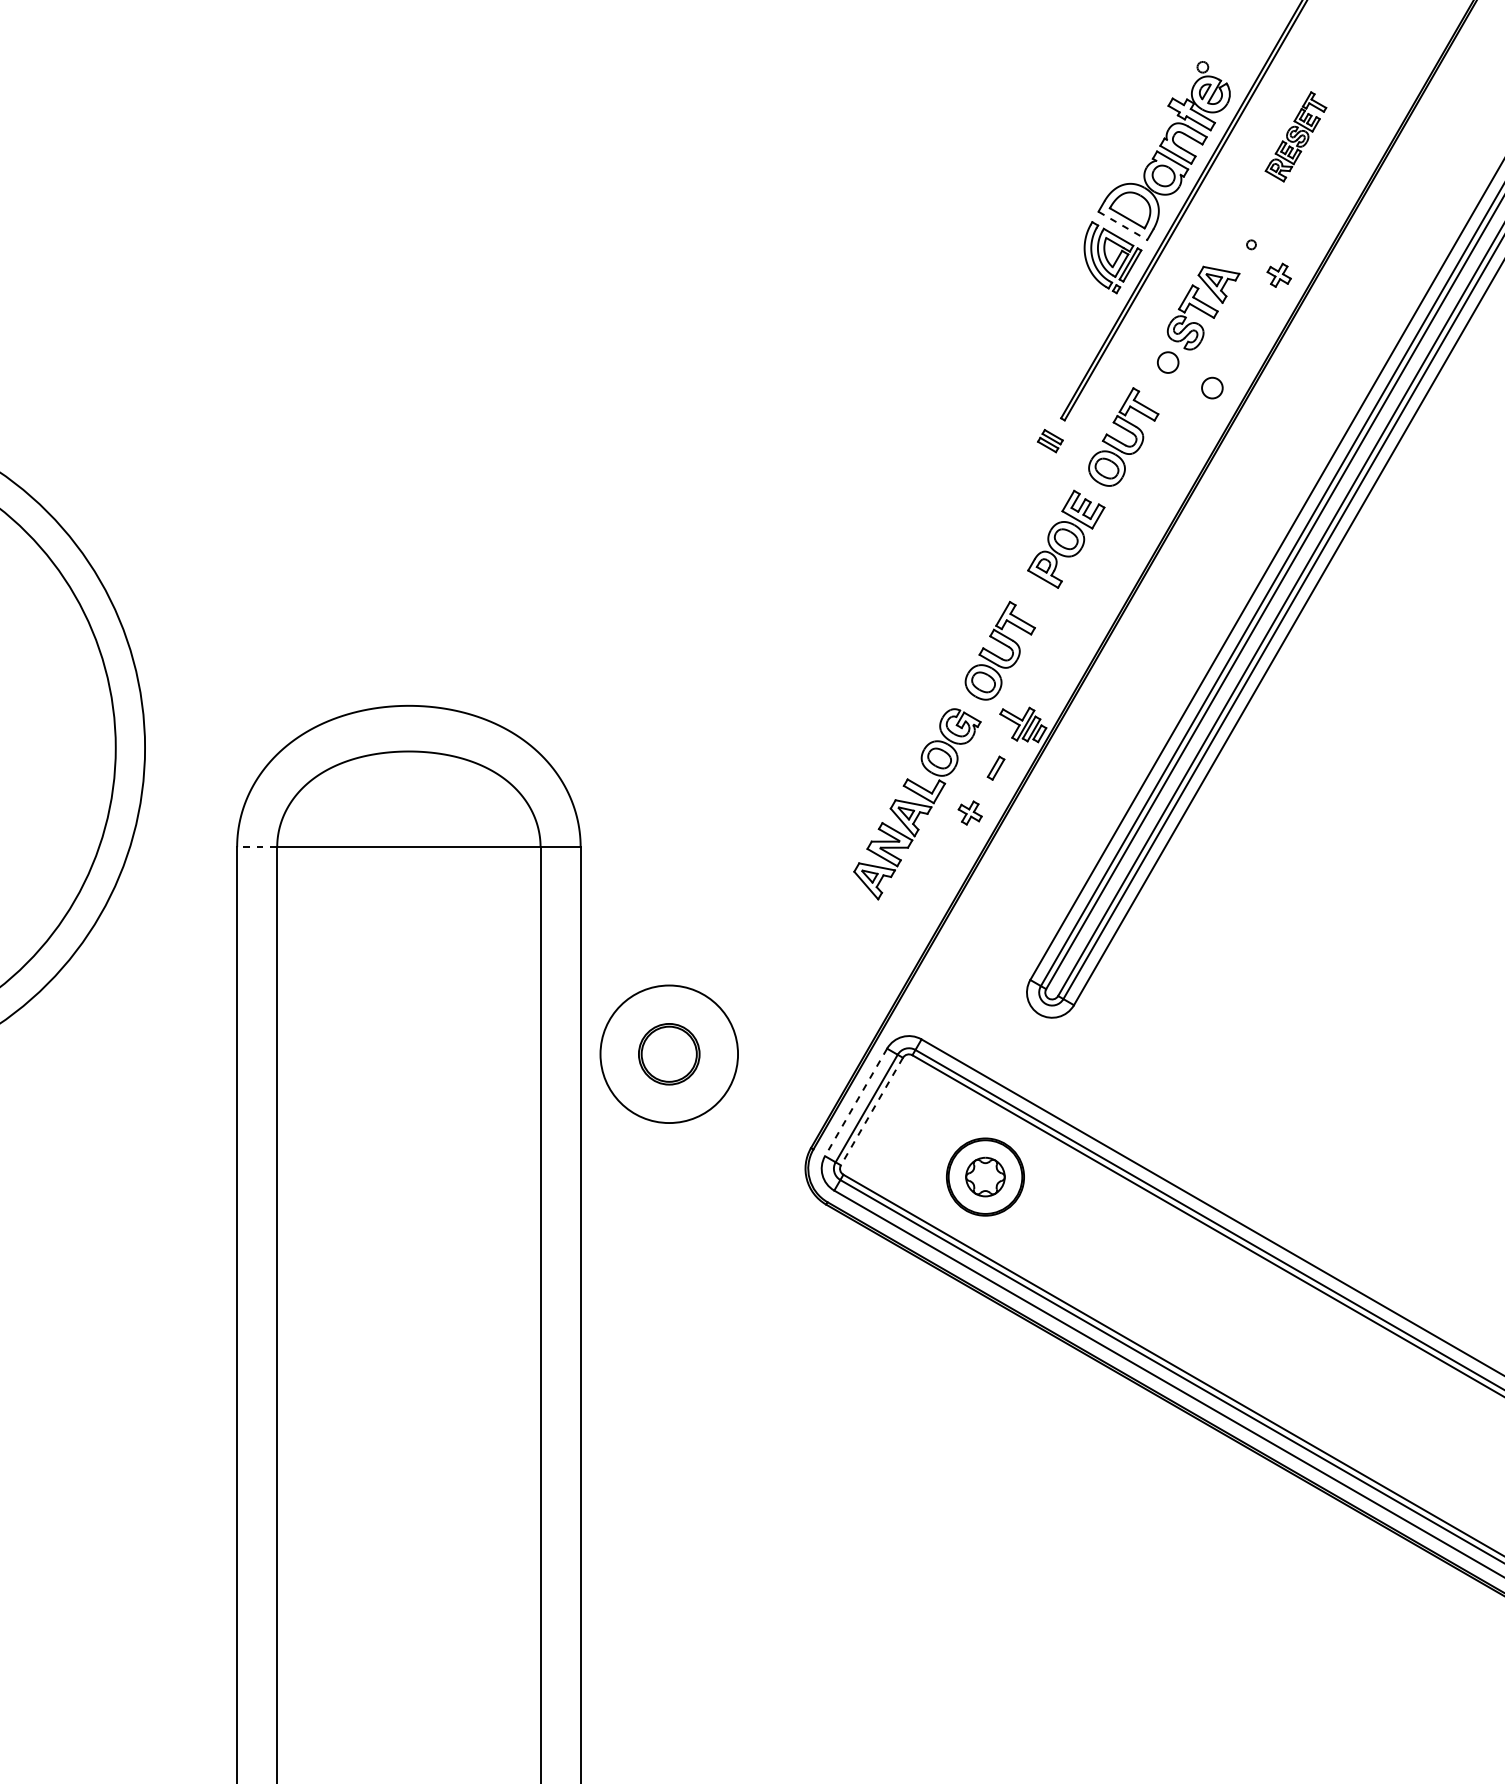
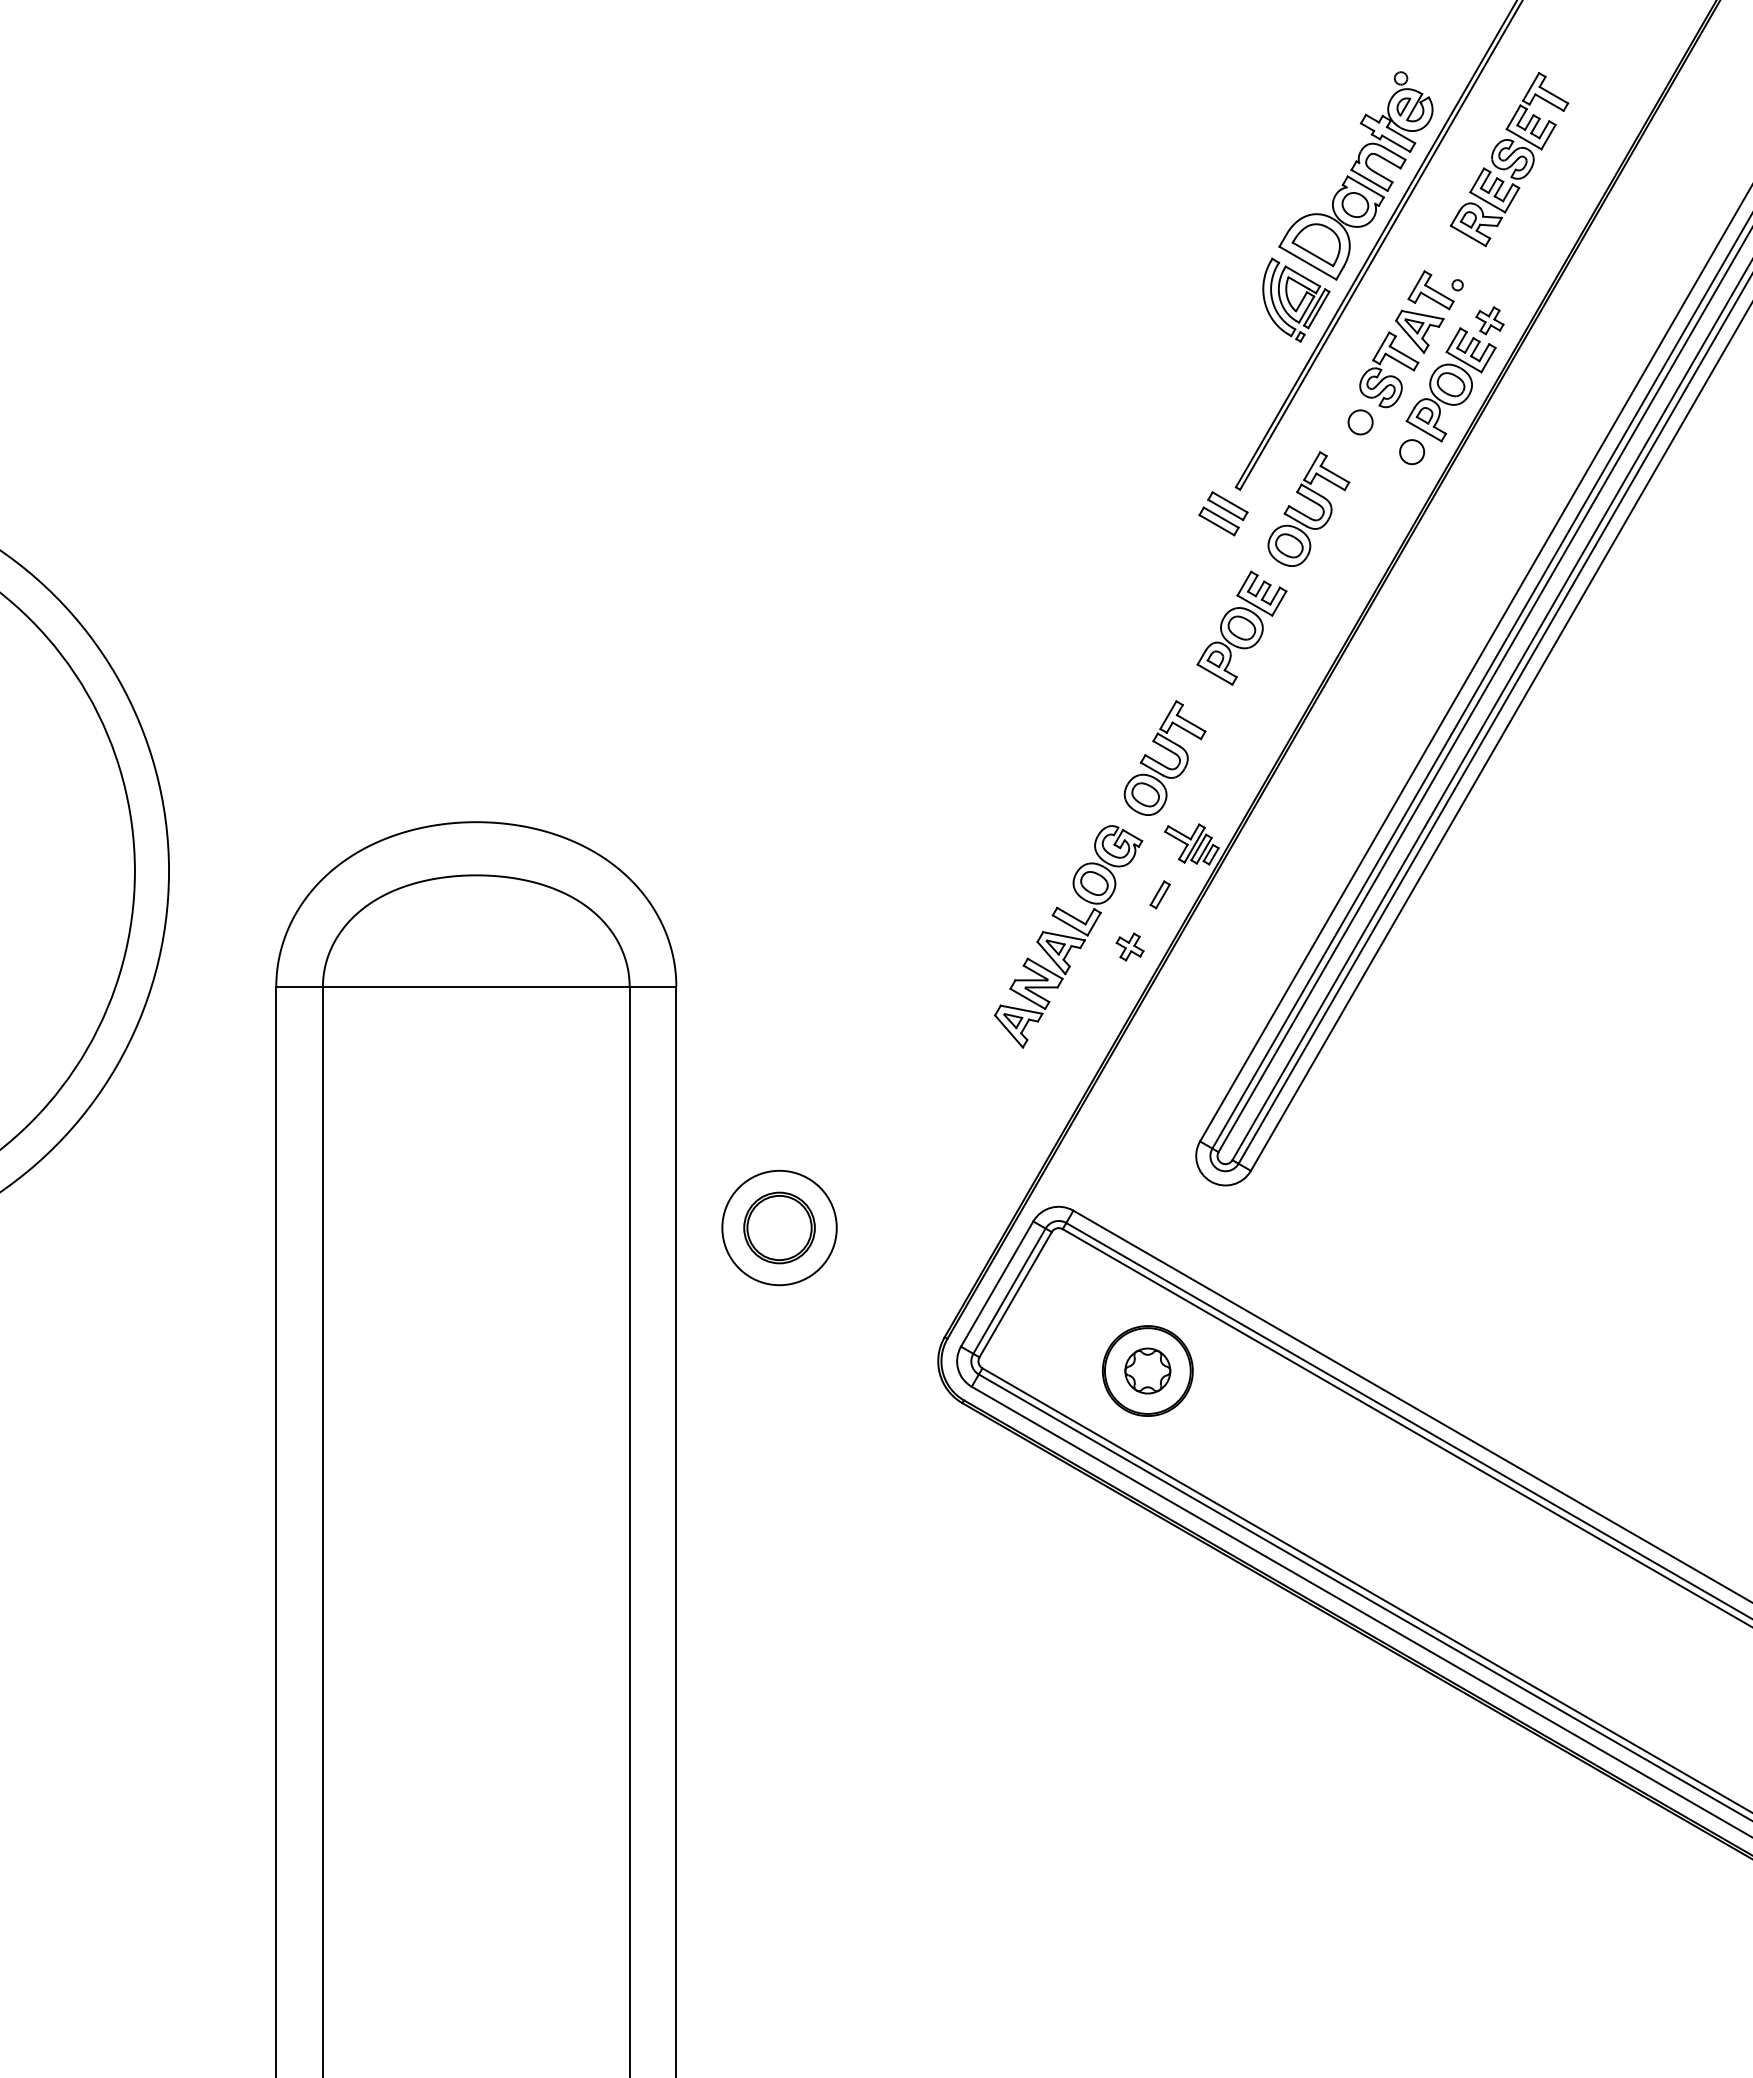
part: (1295, 136) -> (1509, 159), size x1.67
line: (1122, 226) -> (1307, 263), dashed -> solid
part: (1228, 249) -> (1430, 290), added
part: (1245, 330) -> (1450, 384), added
part: (1050, 440) -> (1223, 513), size x1.67
line: (257, 846) -> (299, 986), dashed -> solid
circle: (669, 1053) -> (779, 1227), size x0.71
line: (855, 1102) -> (996, 1284), dashed -> solid
line: (871, 1112) -> (1015, 1295), dashed -> solid

